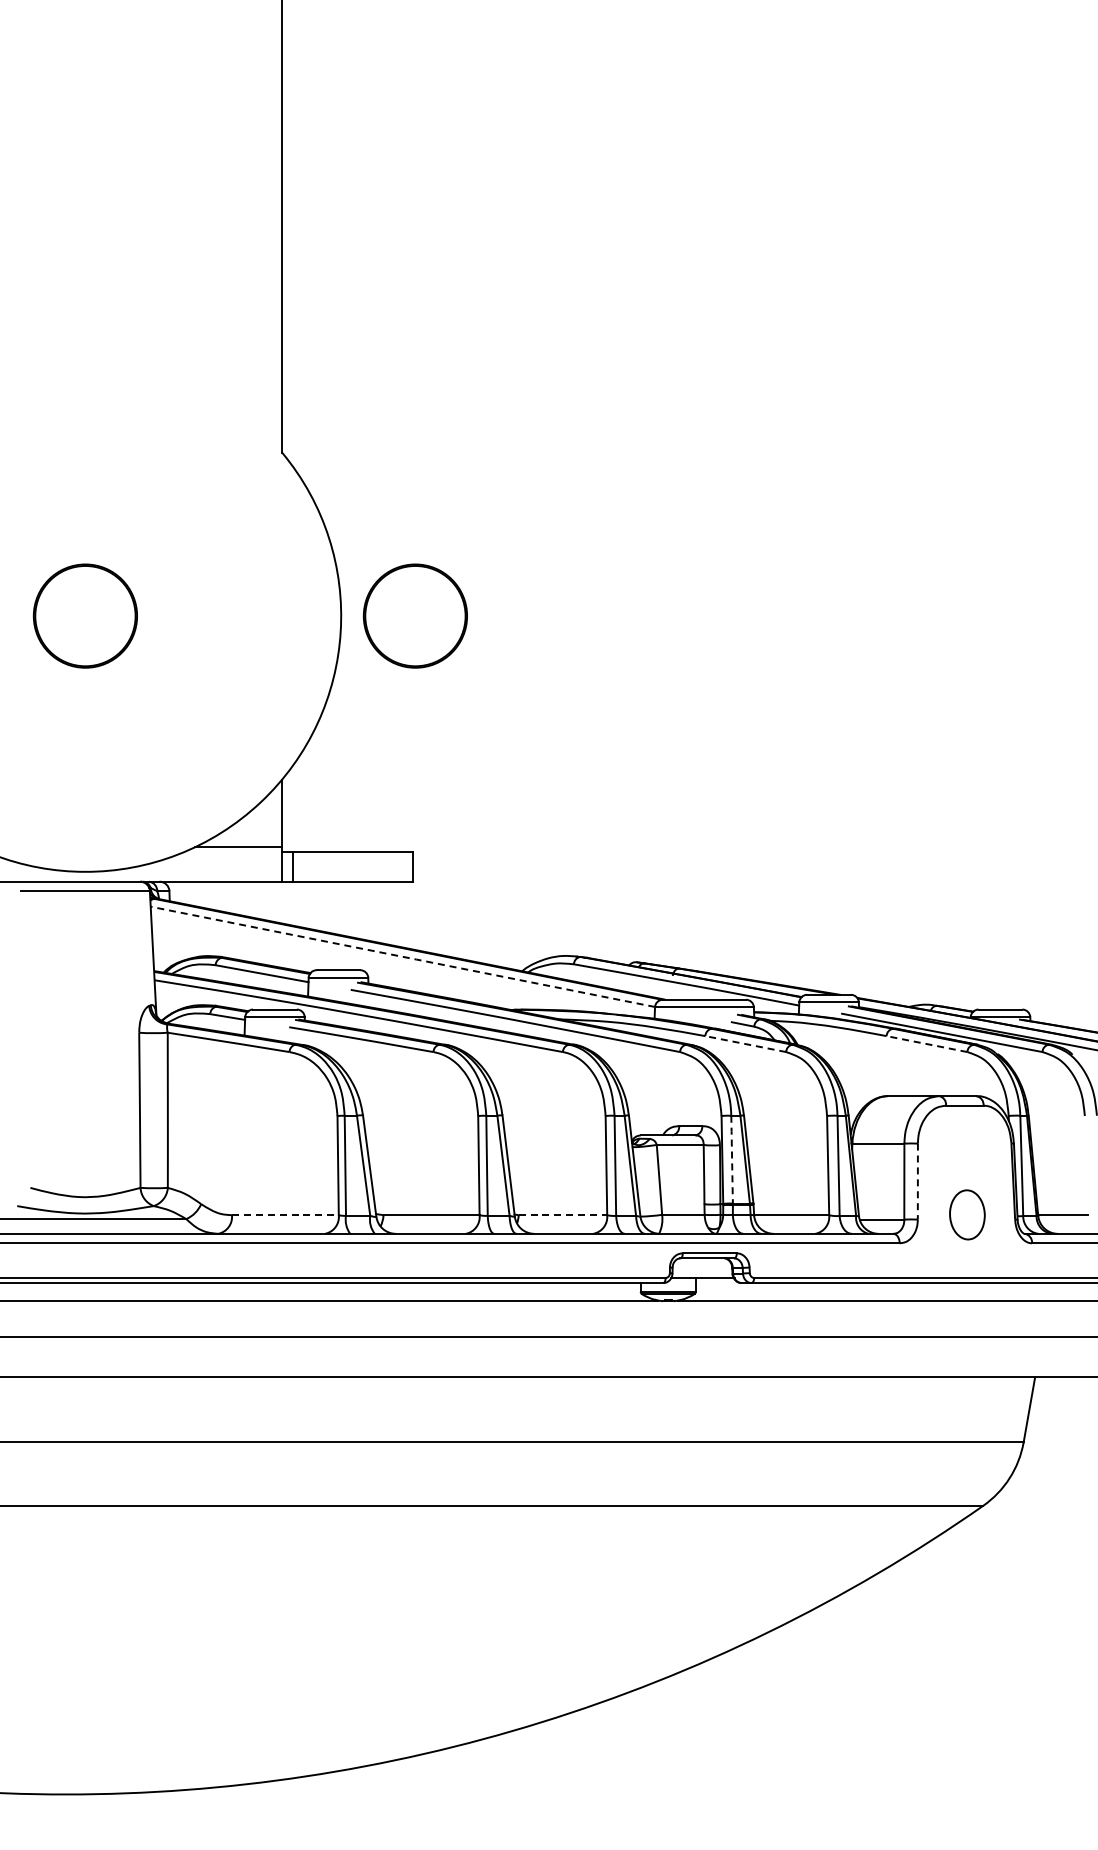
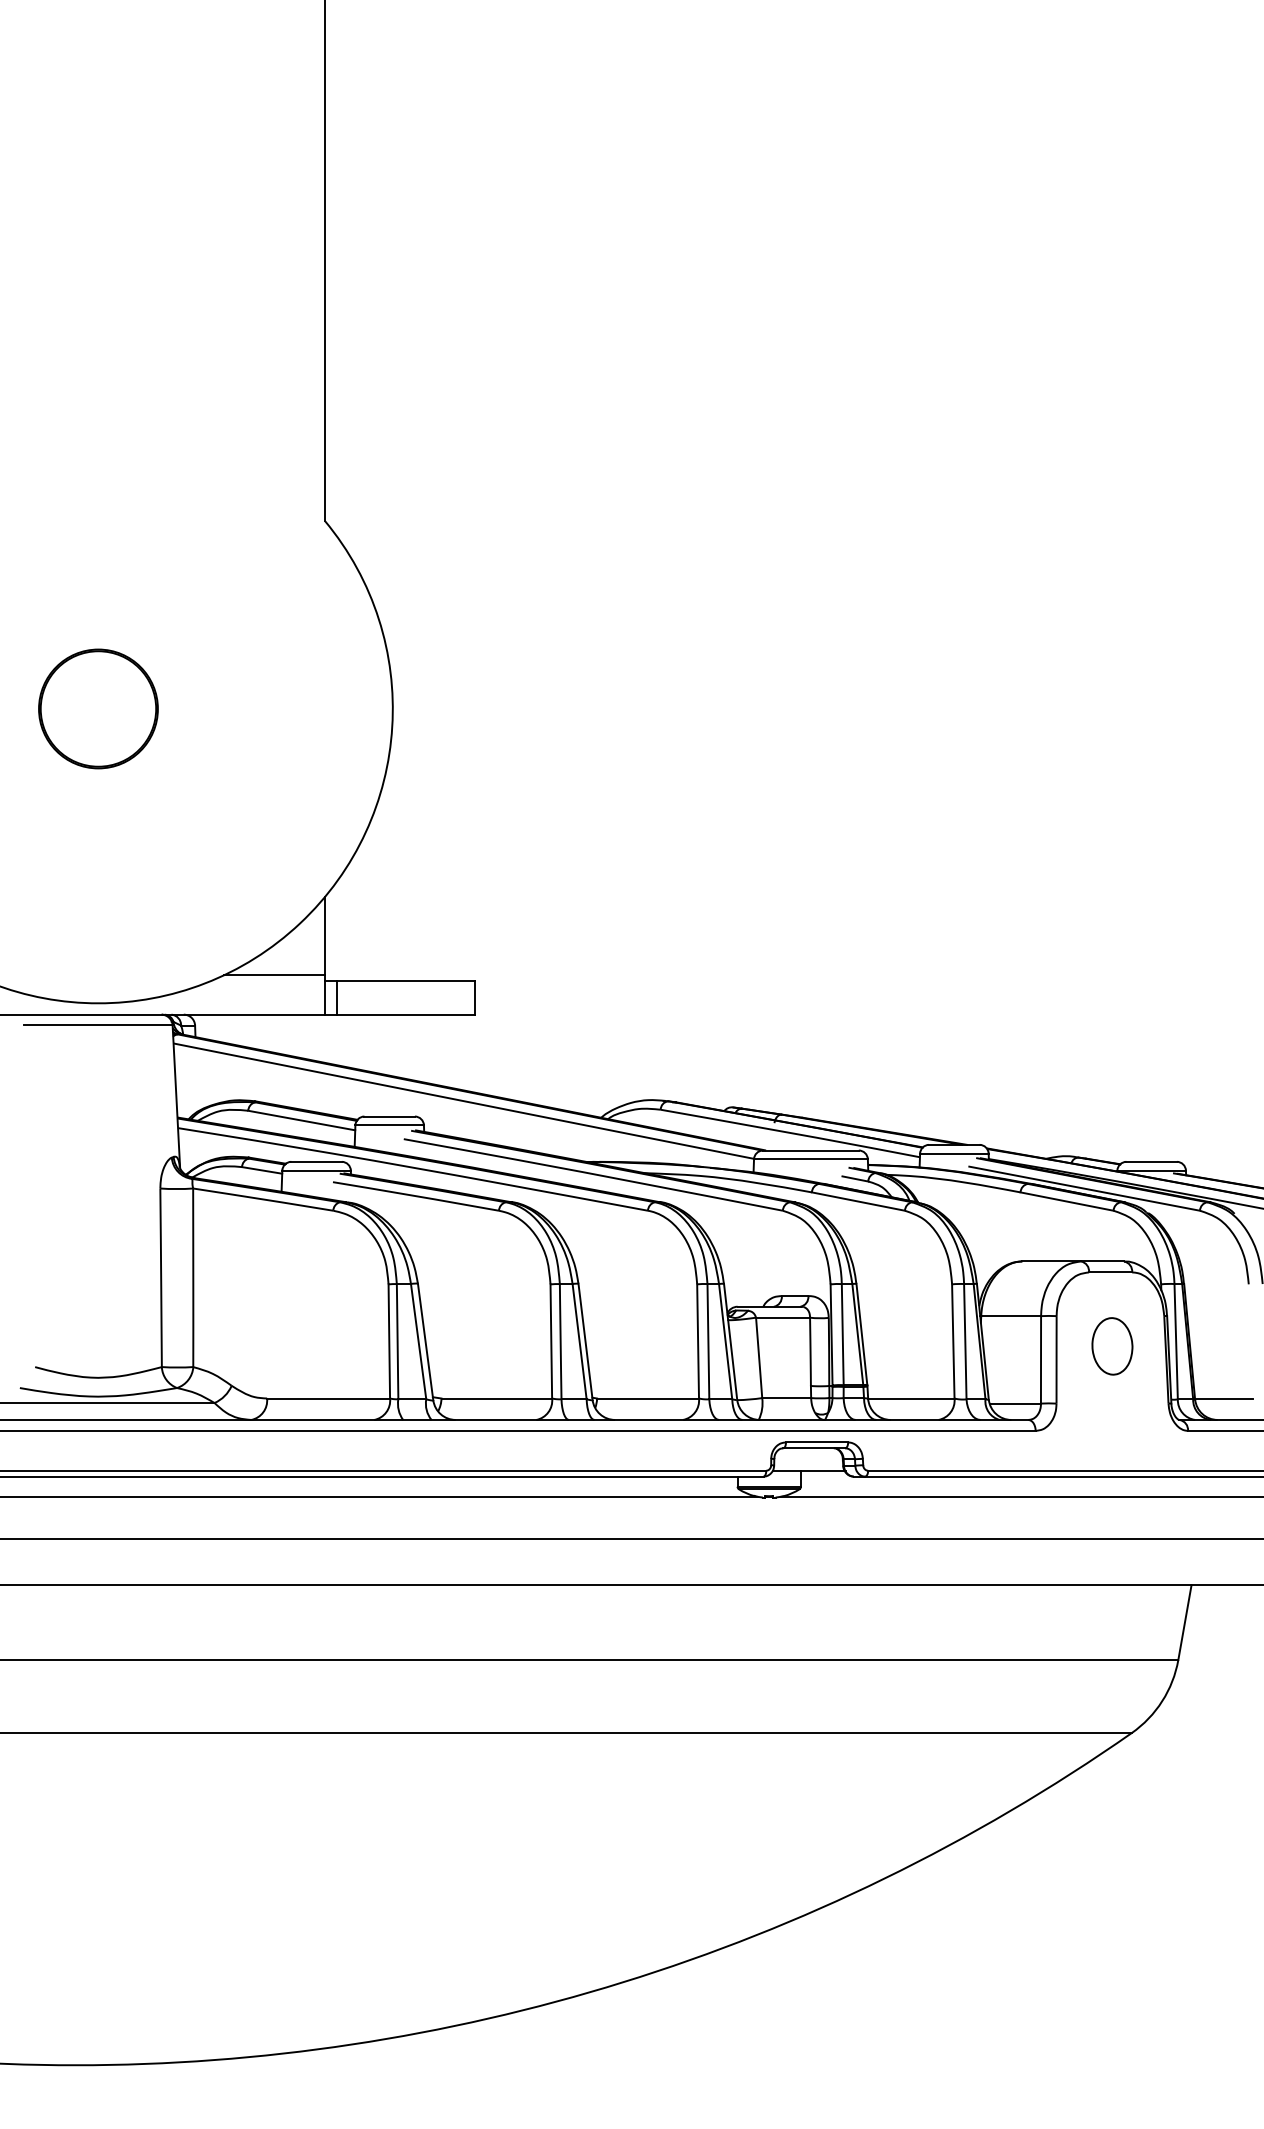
part: (414, 615) -> (477, 708), removed
line: (404, 957) -> (465, 1101), dashed -> solid
line: (745, 1044) -> (858, 1202), dashed -> solid
line: (926, 1044) -> (1066, 1202), dashed -> solid
line: (732, 1160) -> (843, 1335), dashed -> solid
line: (917, 1181) -> (1056, 1359), dashed -> solid
part: (967, 1214) -> (1112, 1345), moved
line: (285, 1215) -> (328, 1398), dashed -> solid
line: (563, 1215) -> (648, 1398), dashed -> solid

